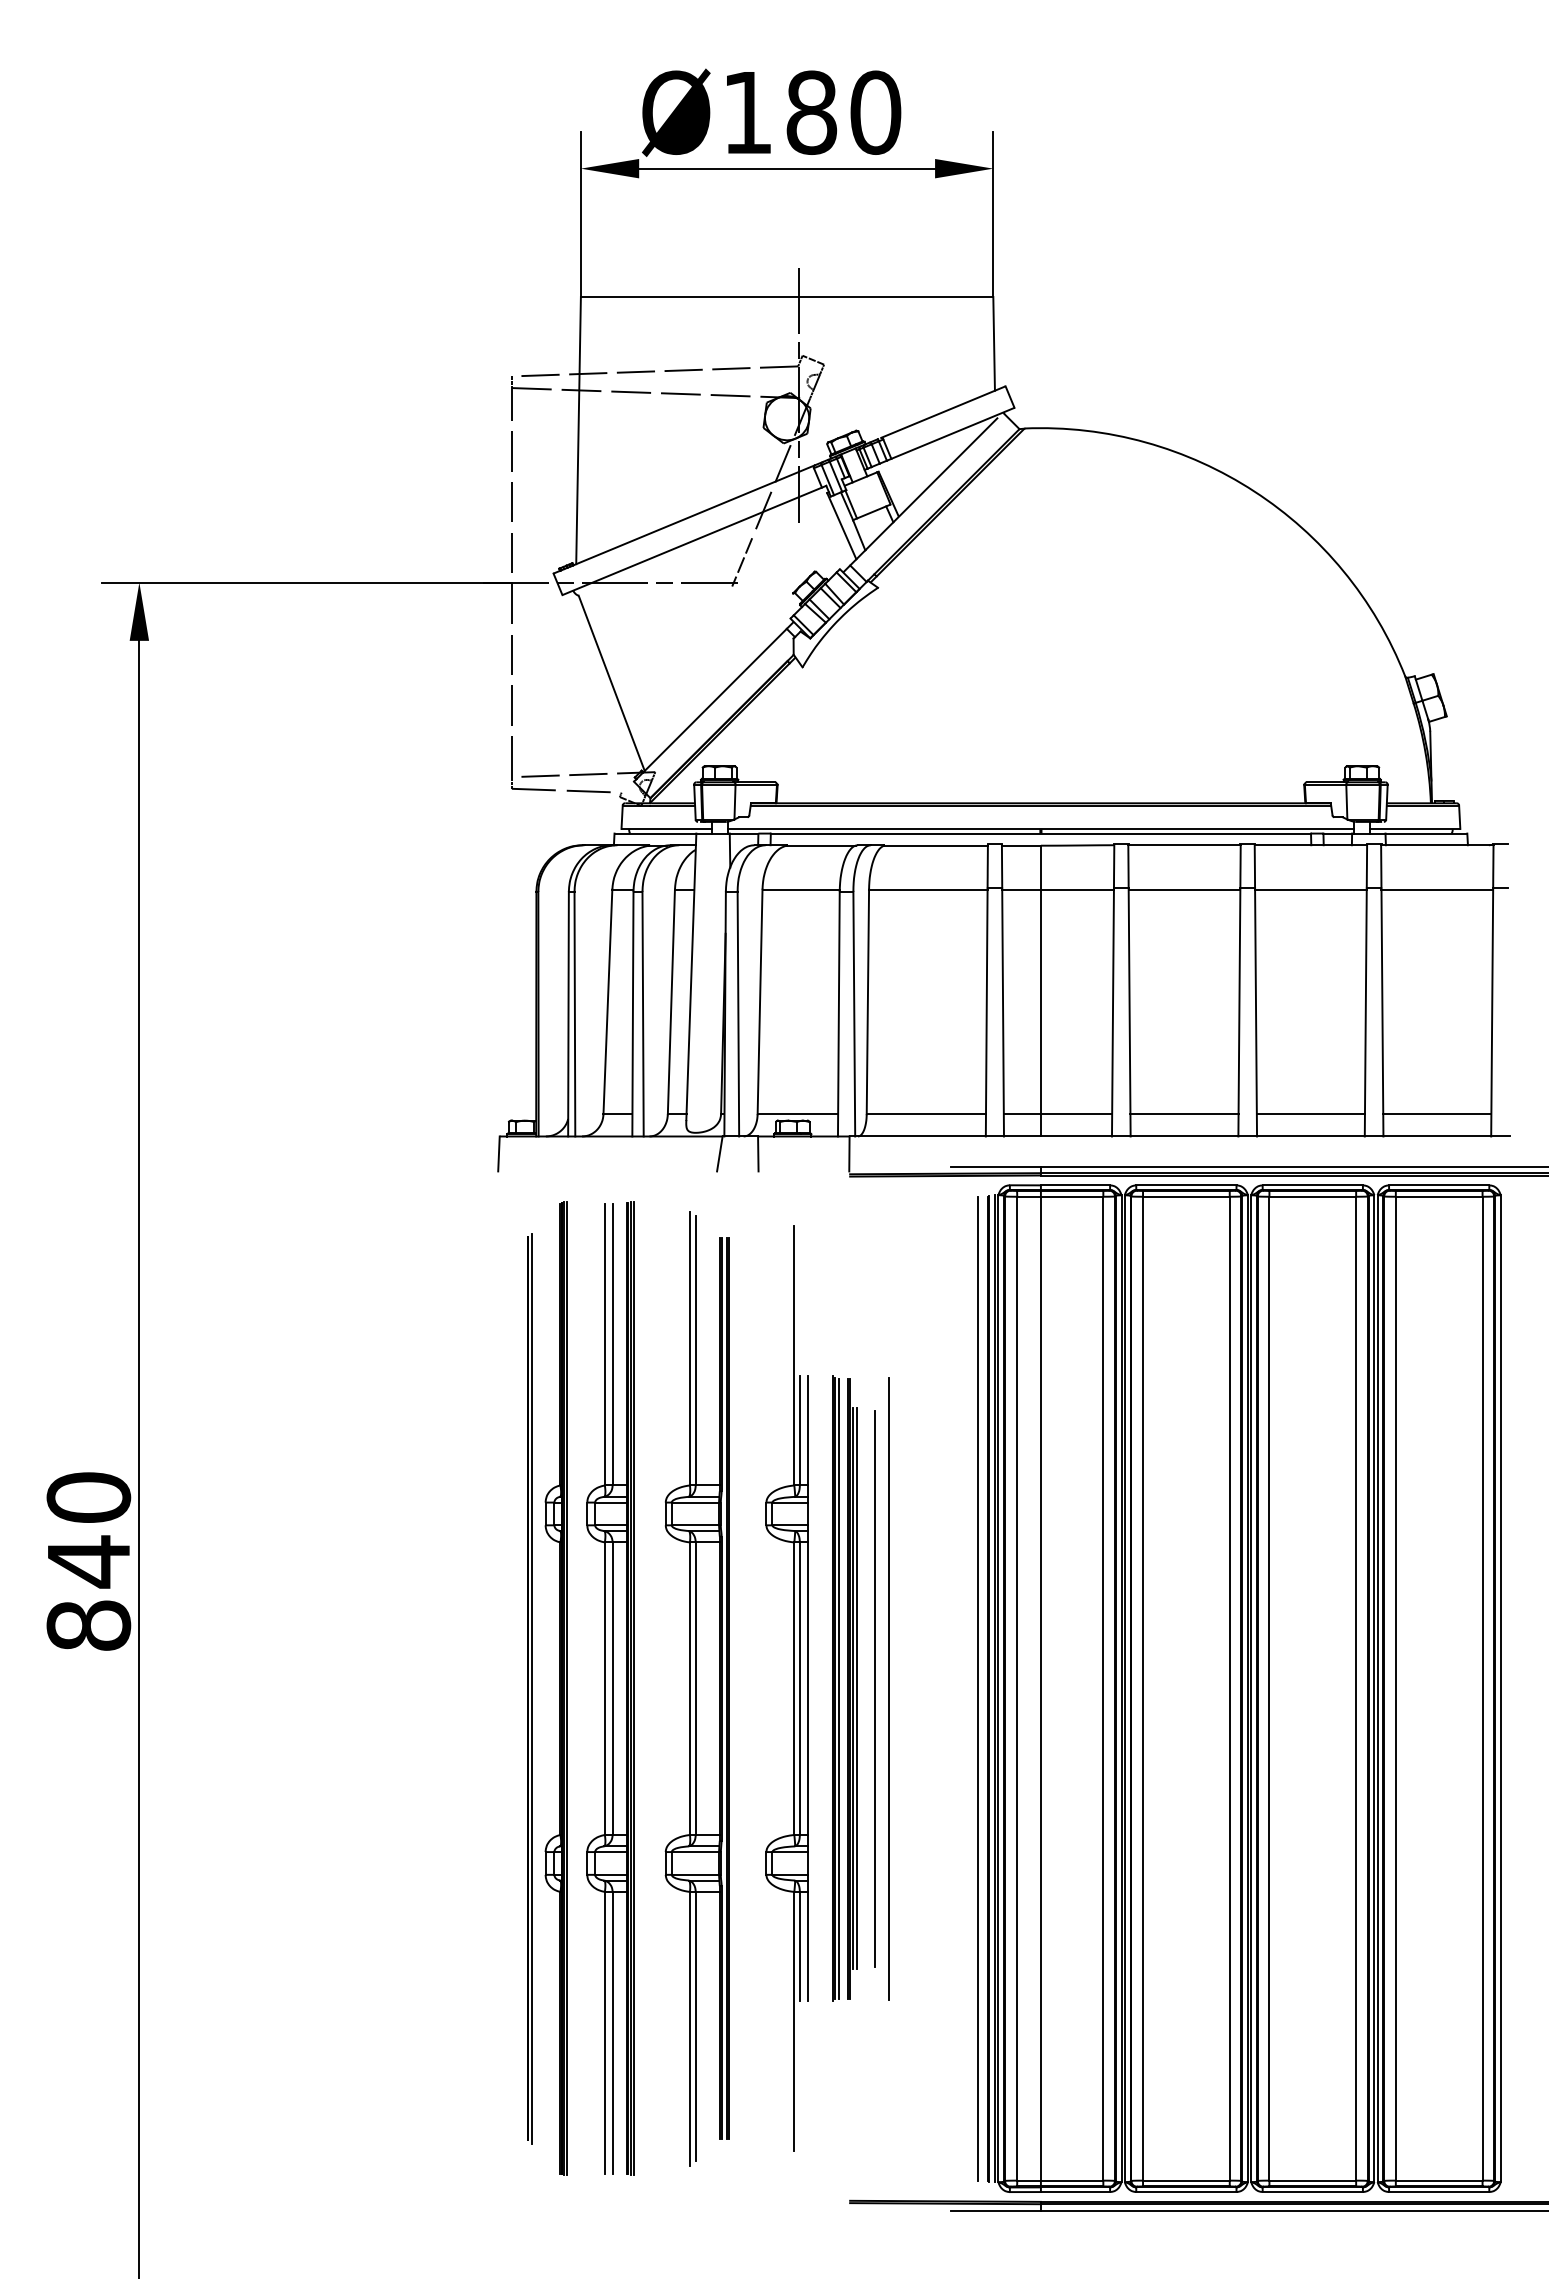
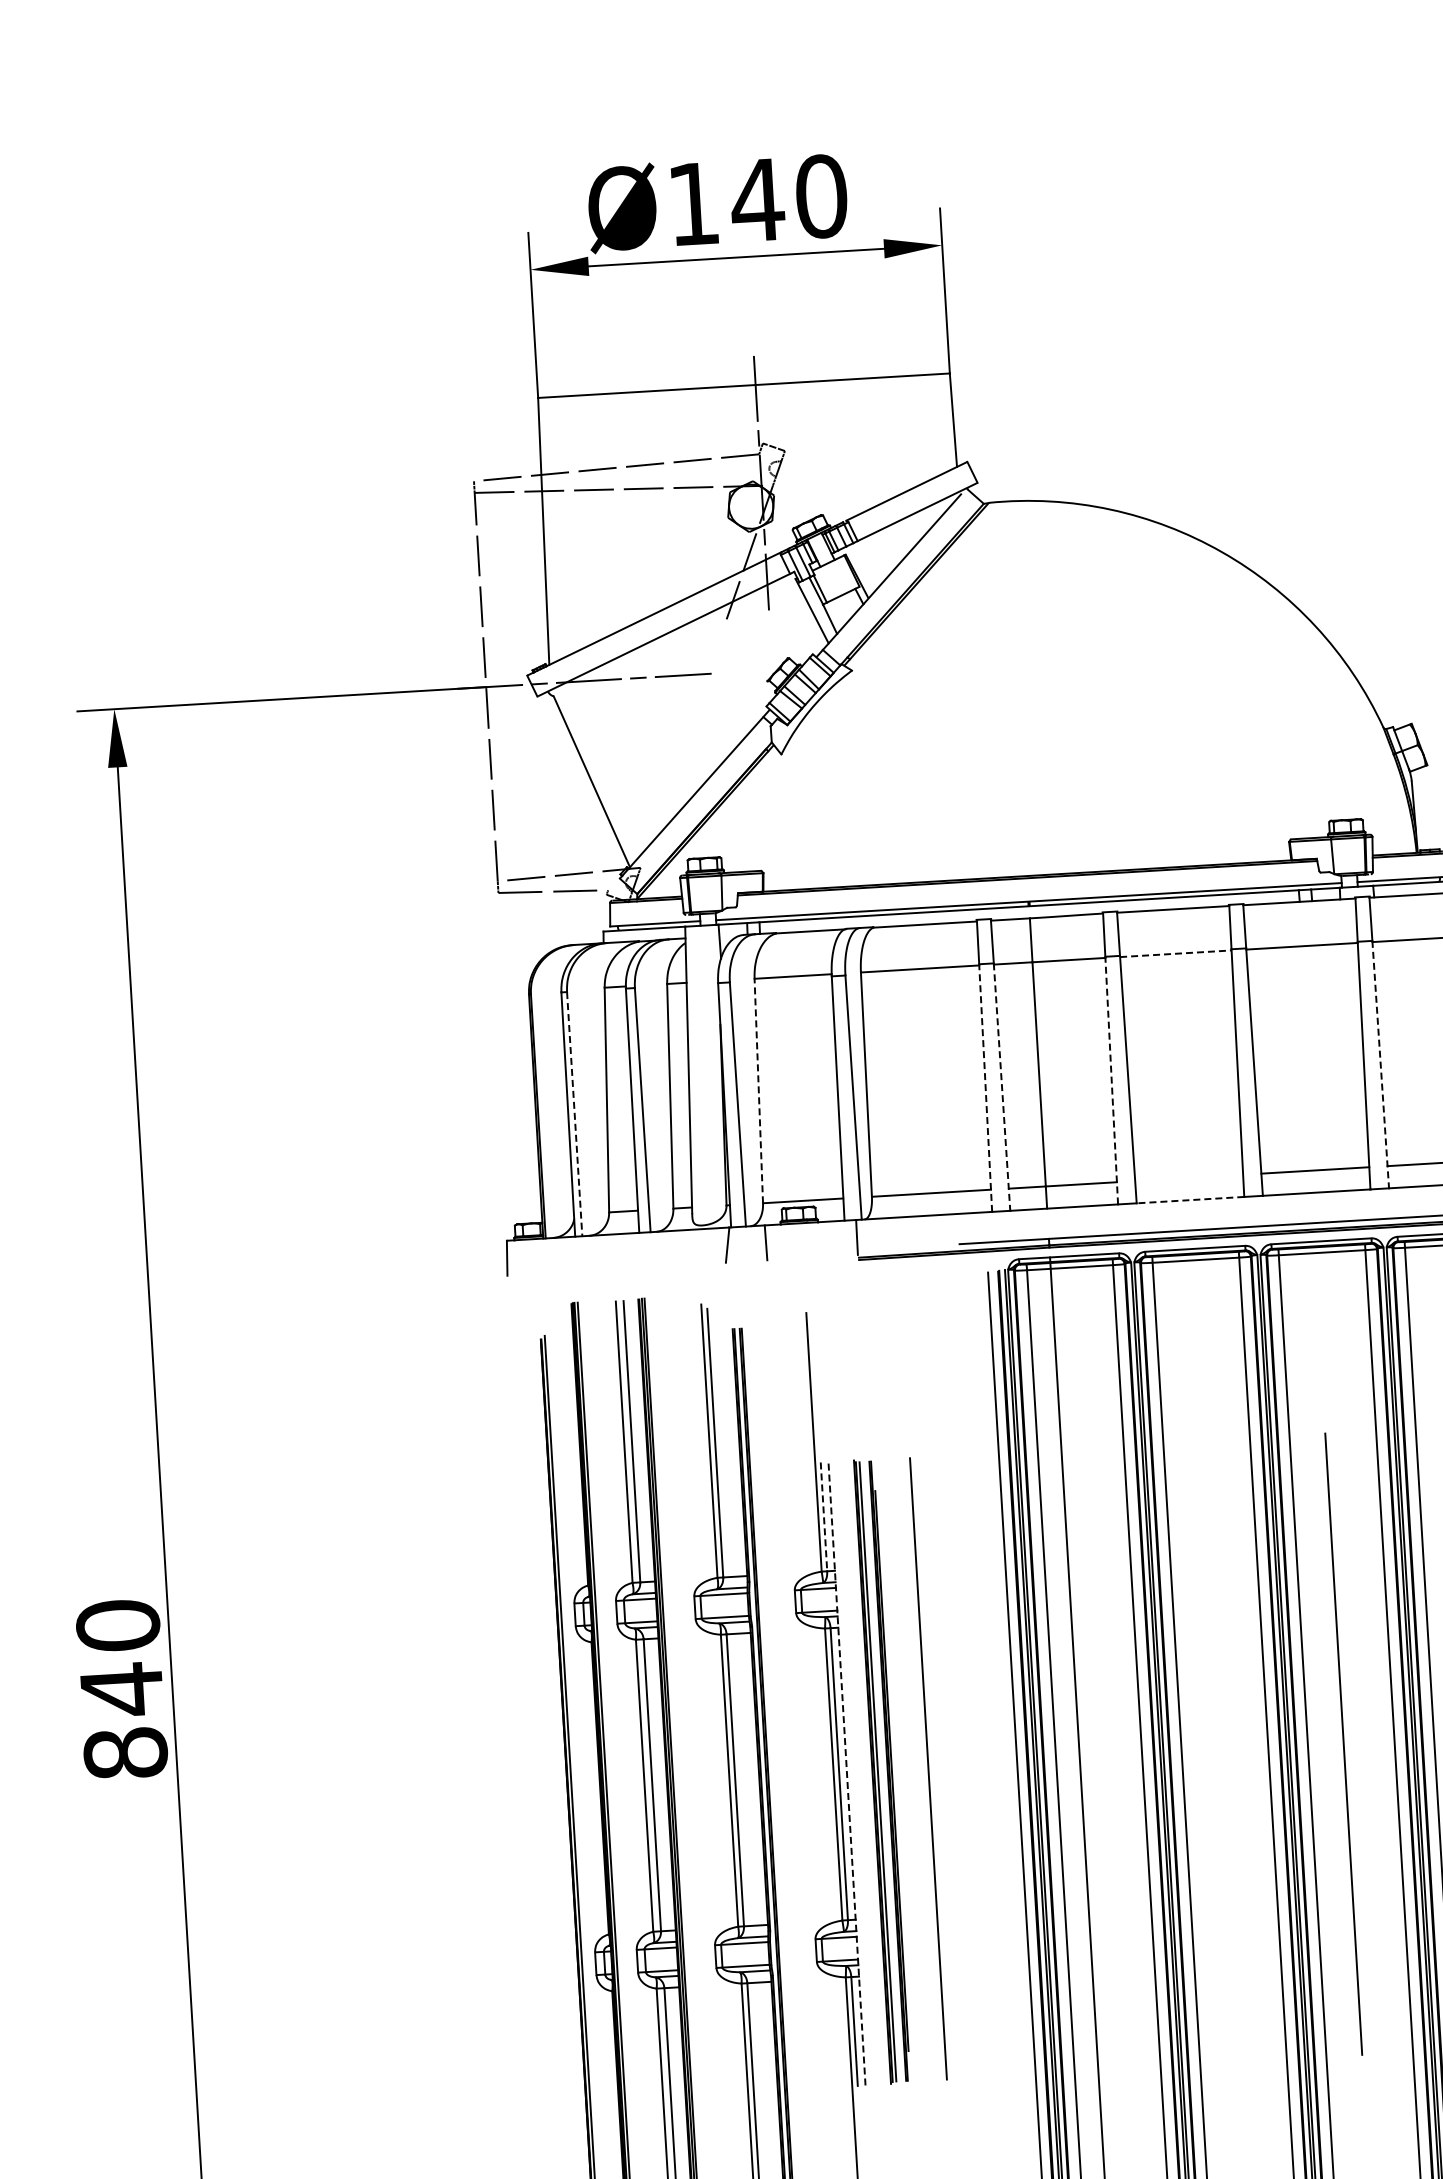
text: (811, 112) -> (757, 200), Ø180 -> Ø140
line: (742, 562) -> (715, 653), removed
line: (1184, 889) -> (1175, 953), solid -> dashed
line: (760, 1001) -> (759, 1090), solid -> dashed
line: (986, 1012) -> (985, 1088), solid -> dashed
line: (1003, 1012) -> (1002, 1087), solid -> dashed
line: (1112, 1012) -> (1111, 1080), solid -> dashed
line: (1382, 1012) -> (1380, 1064), solid -> dashed
line: (574, 1014) -> (574, 1114), solid -> dashed
line: (1184, 1114) -> (1189, 1178), removed
line: (1184, 1136) -> (1190, 1200), solid -> dashed
line: (799, 1430) -> (823, 1516), solid -> dashed
line: (807, 1688) -> (846, 1773), solid -> dashed
line: (856, 1688) -> (895, 1770), removed
line: (874, 1688) -> (913, 1769), removed
line: (1304, 1688) -> (1342, 1744), added

